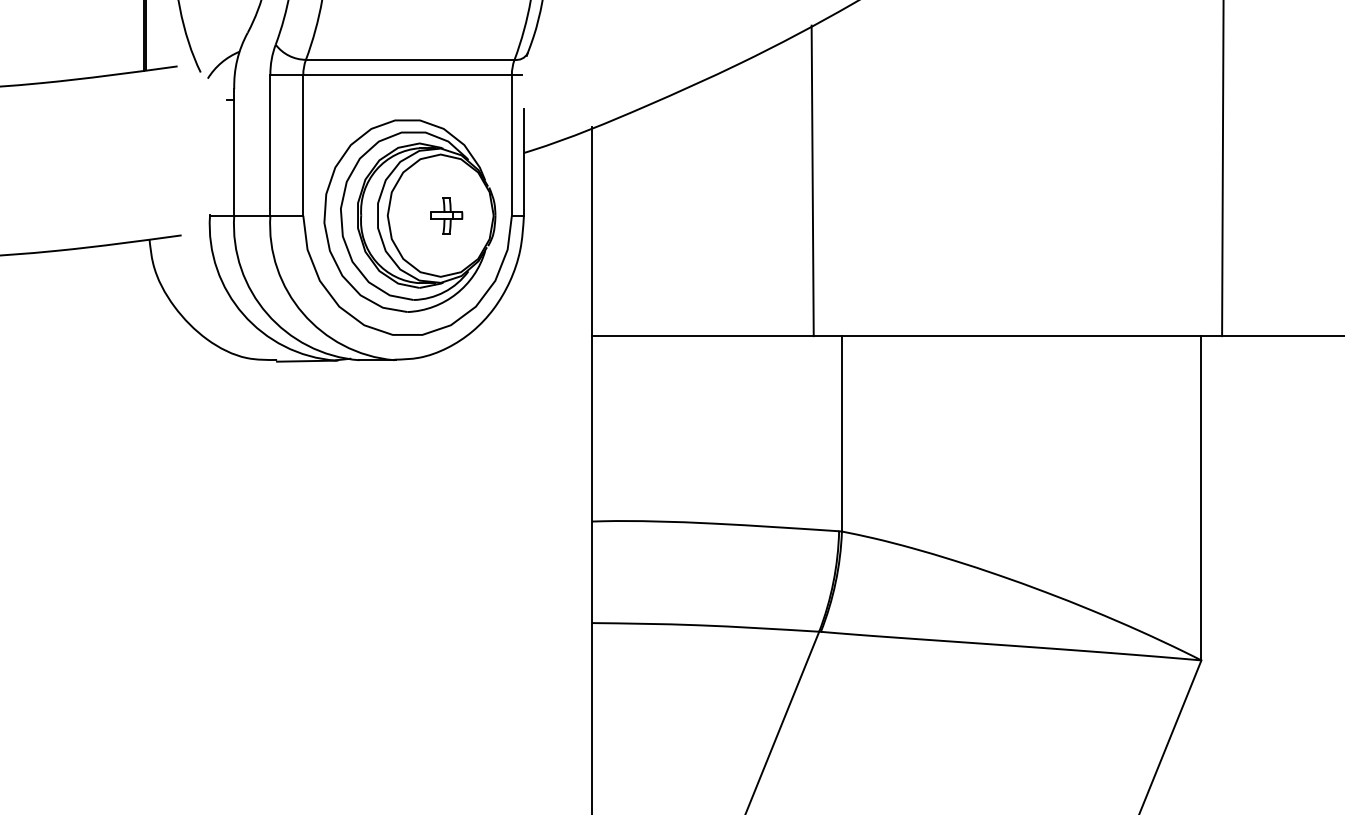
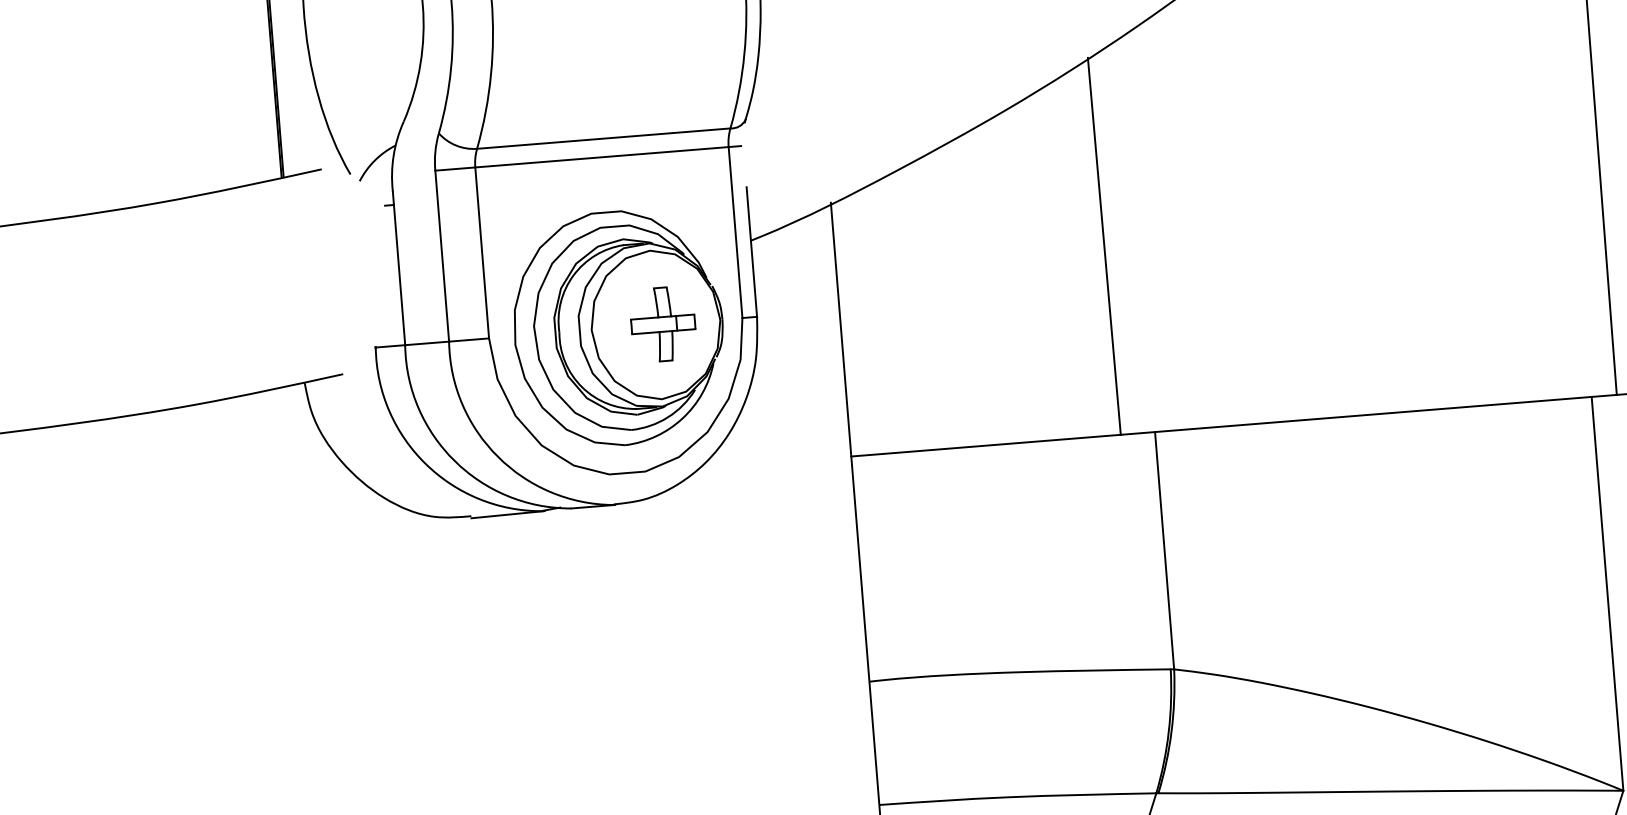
part: (446, 215) -> (662, 324), size x1.67

